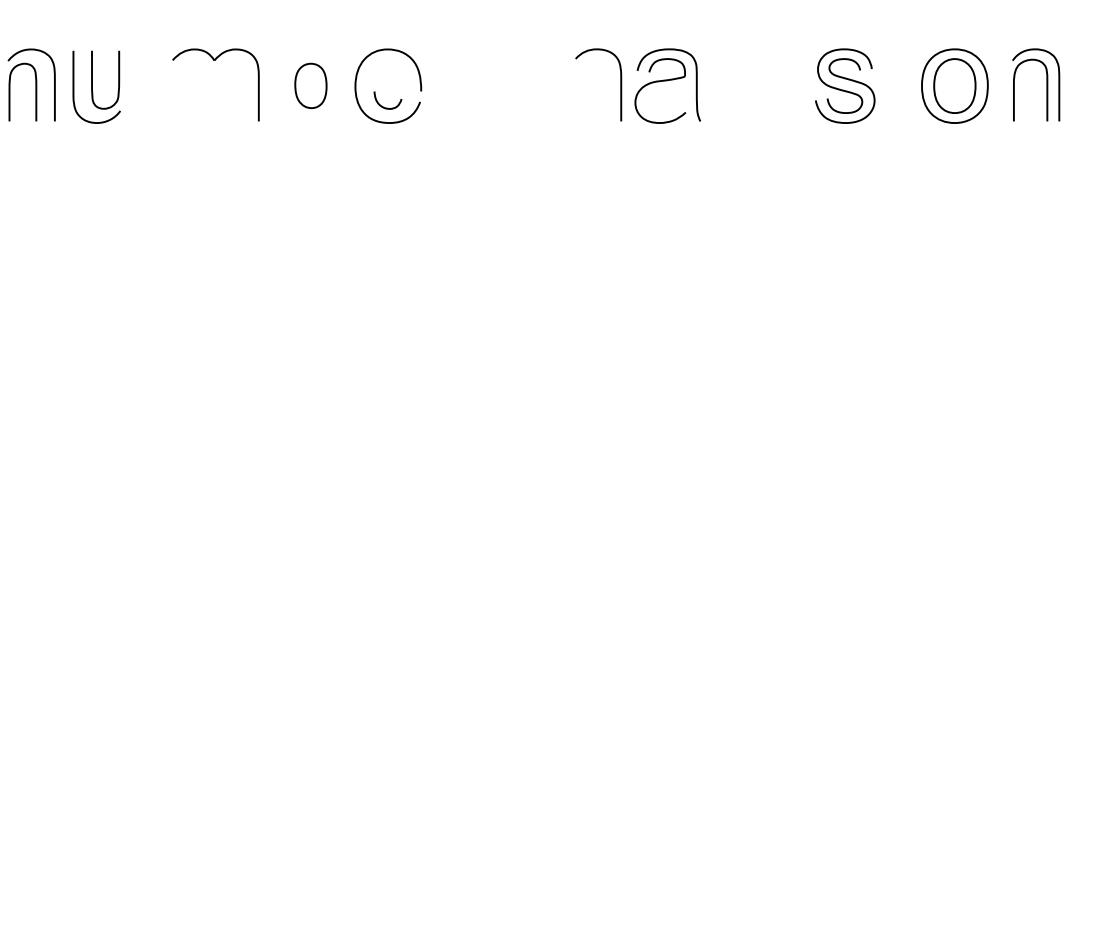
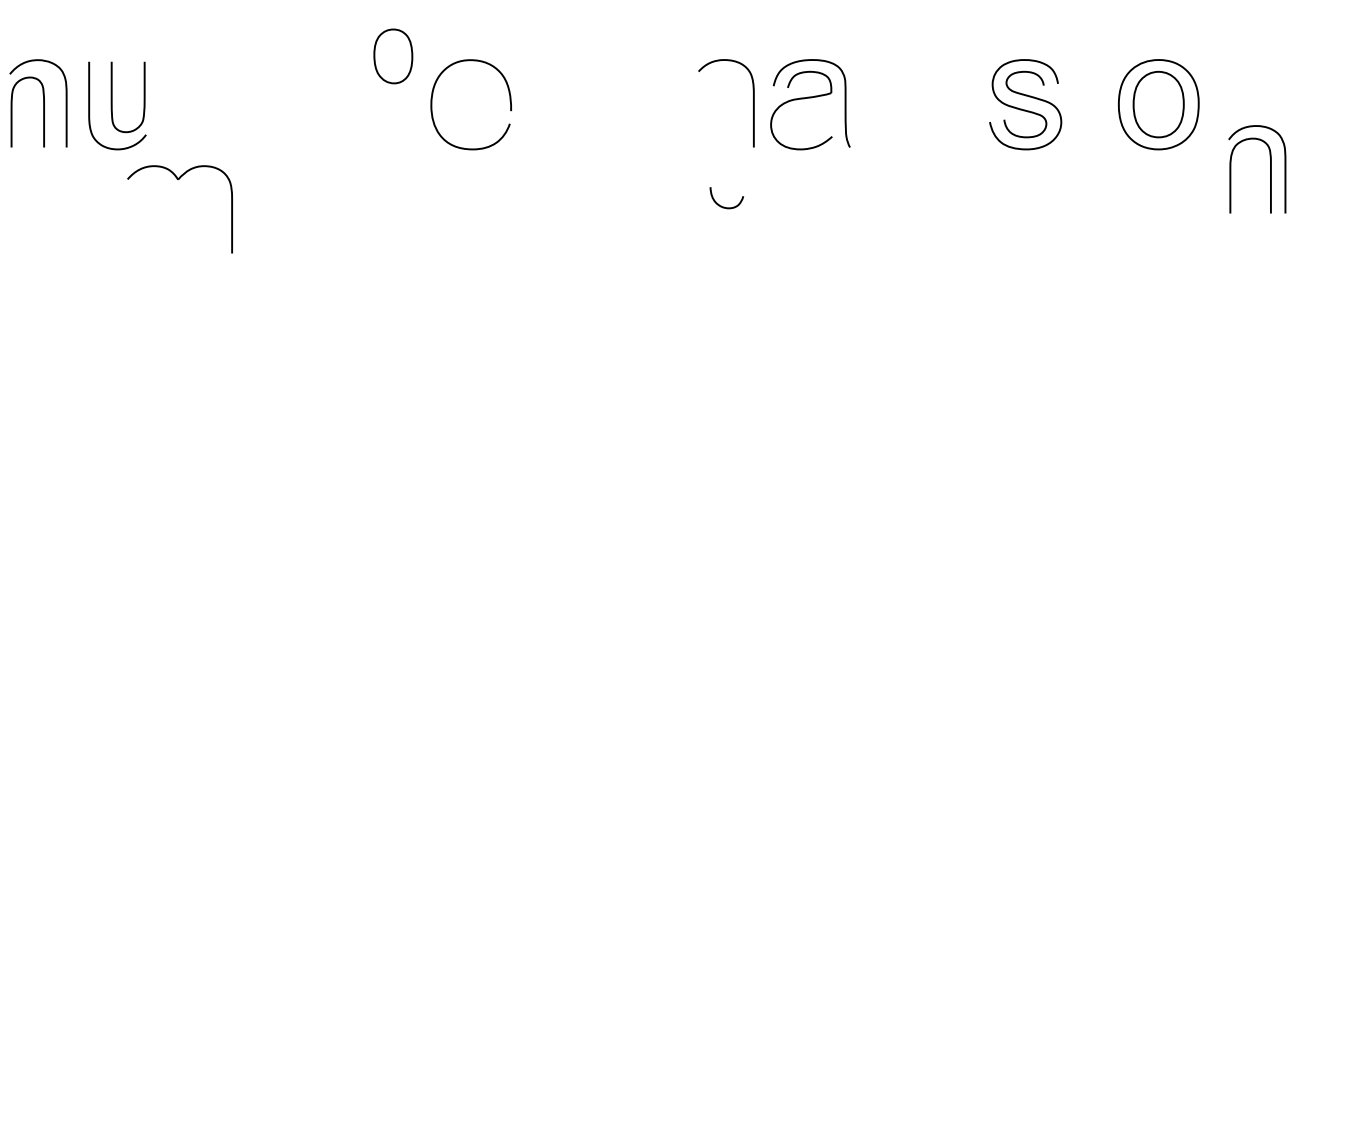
part: (215, 60) -> (179, 179), moved
part: (1046, 85) -> (1270, 169), moved
part: (311, 86) -> (393, 56), moved
curve: (386, 107) -> (724, 206), moved

